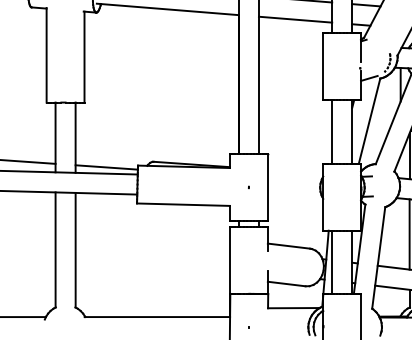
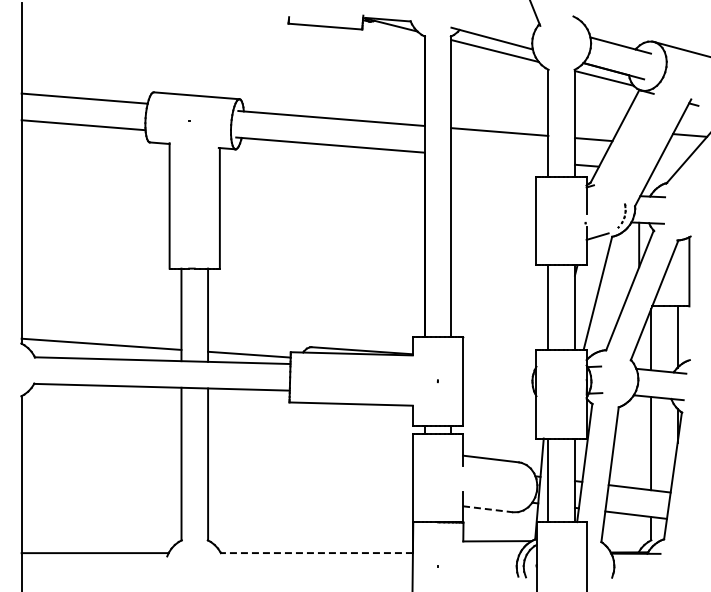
line: (295, 19) -> (499, 158), removed
line: (287, 284) -> (488, 509), solid -> dashed
line: (157, 317) -> (316, 553), solid -> dashed

